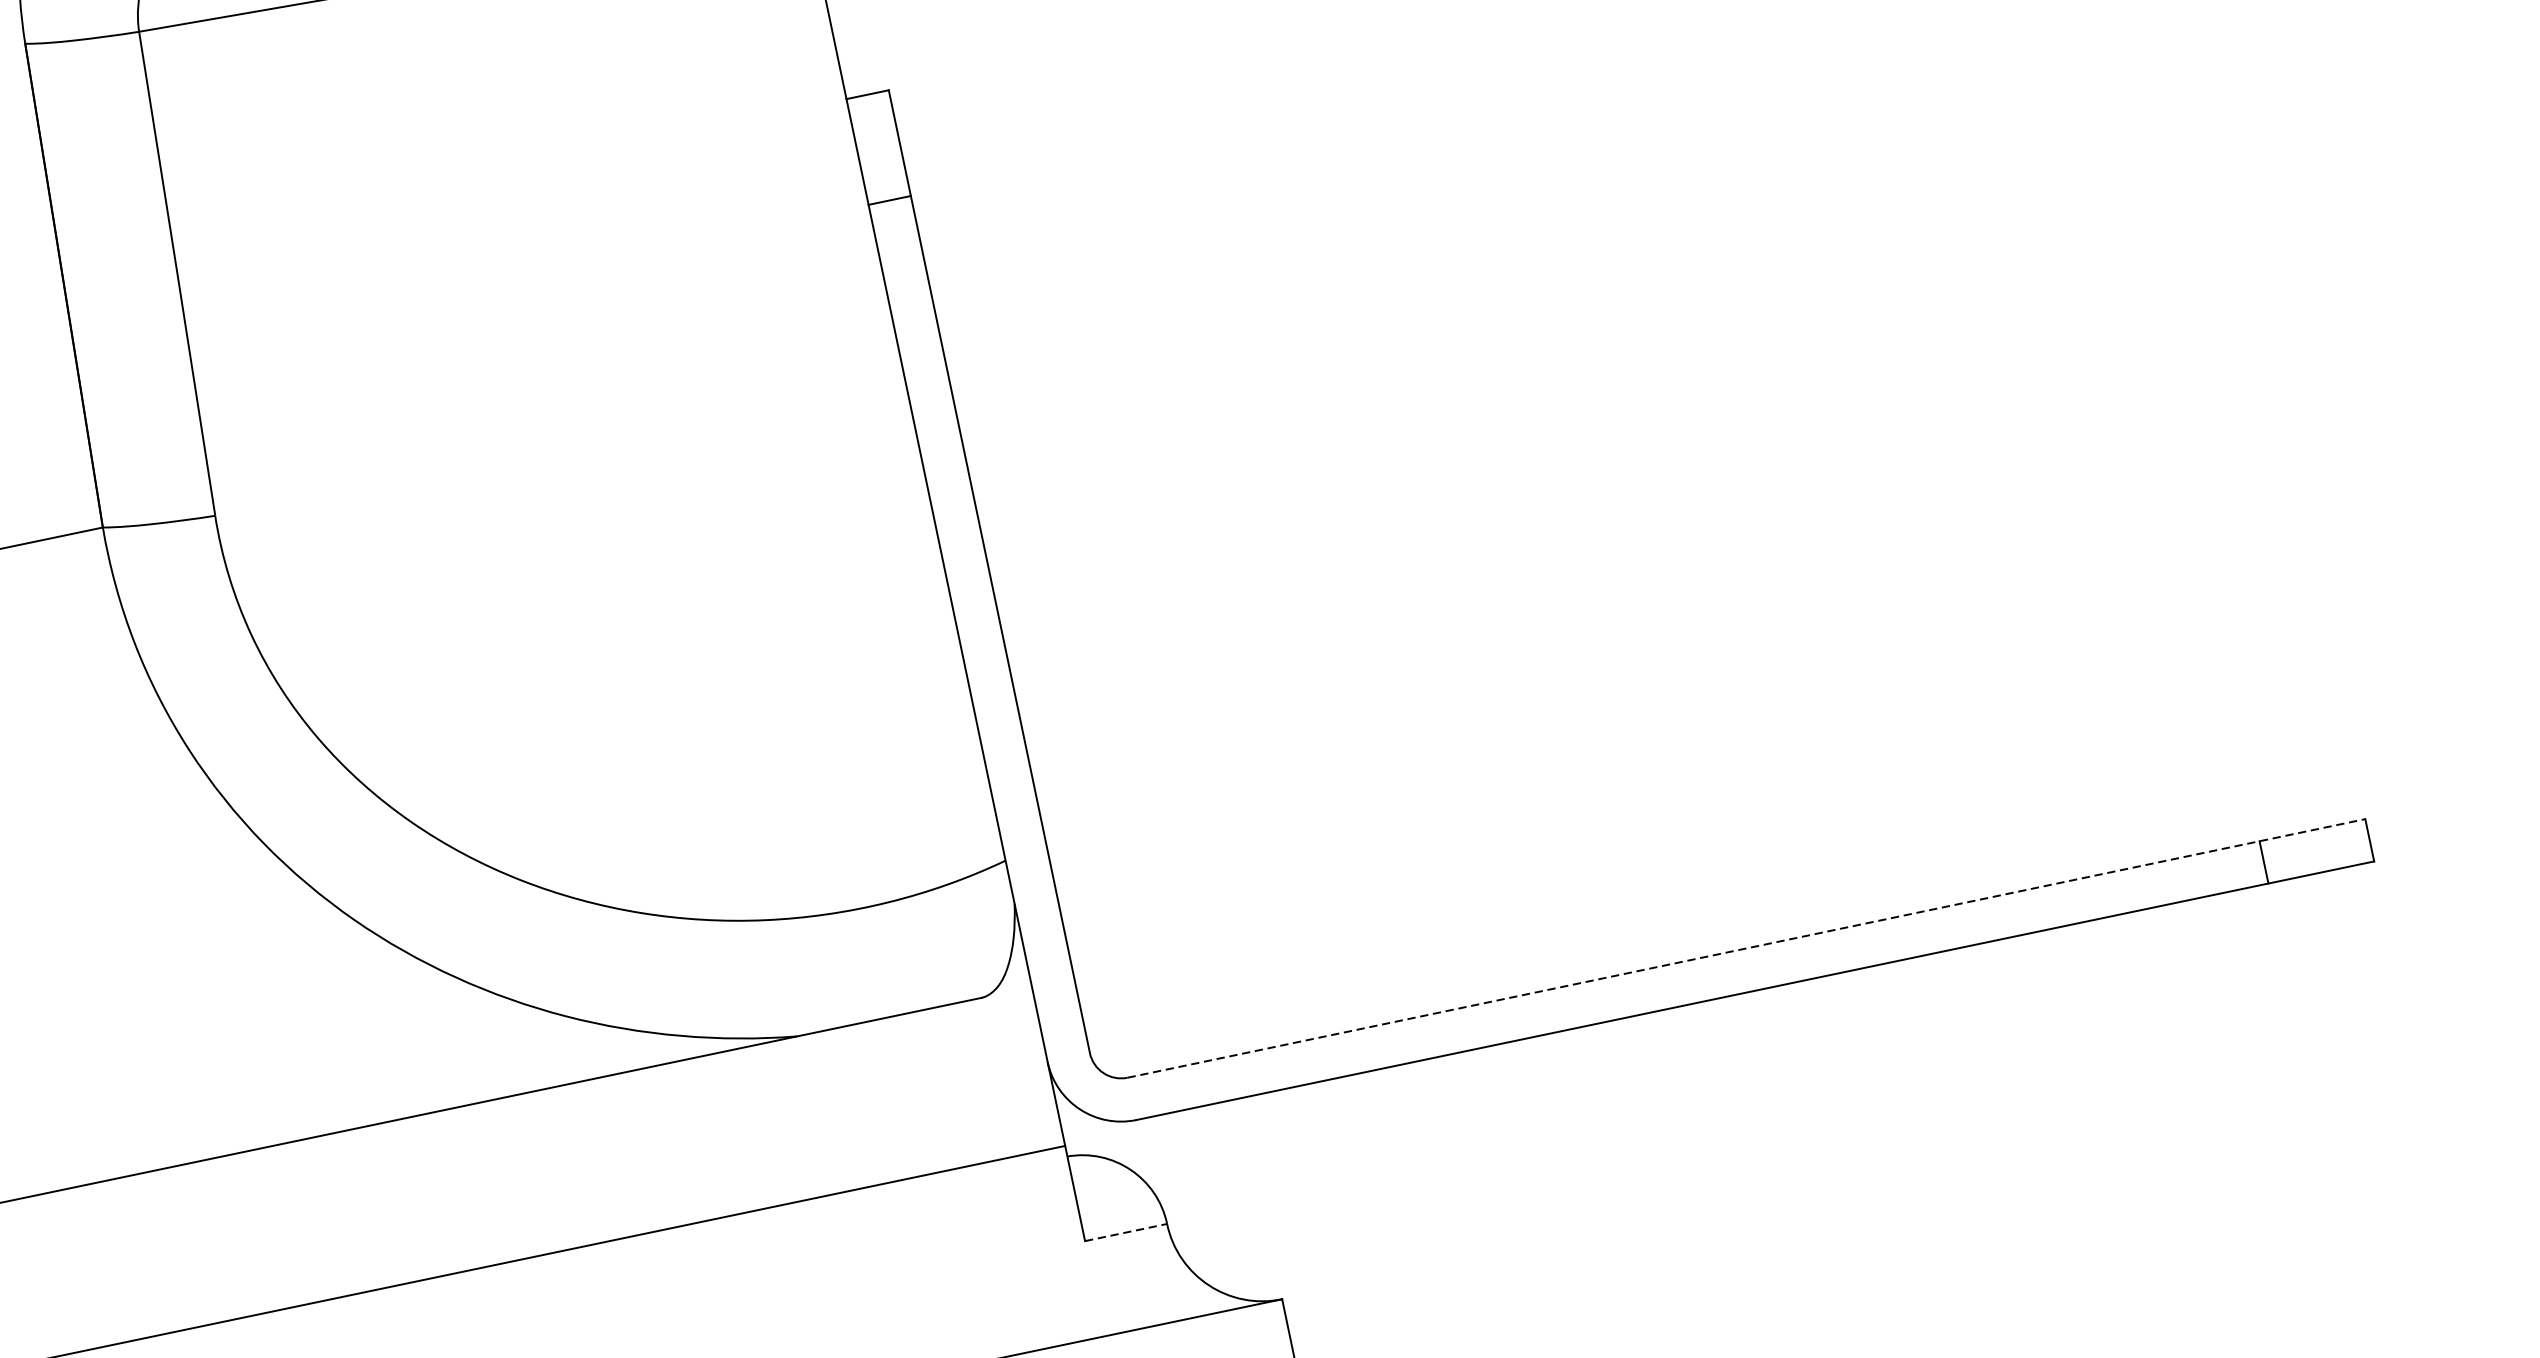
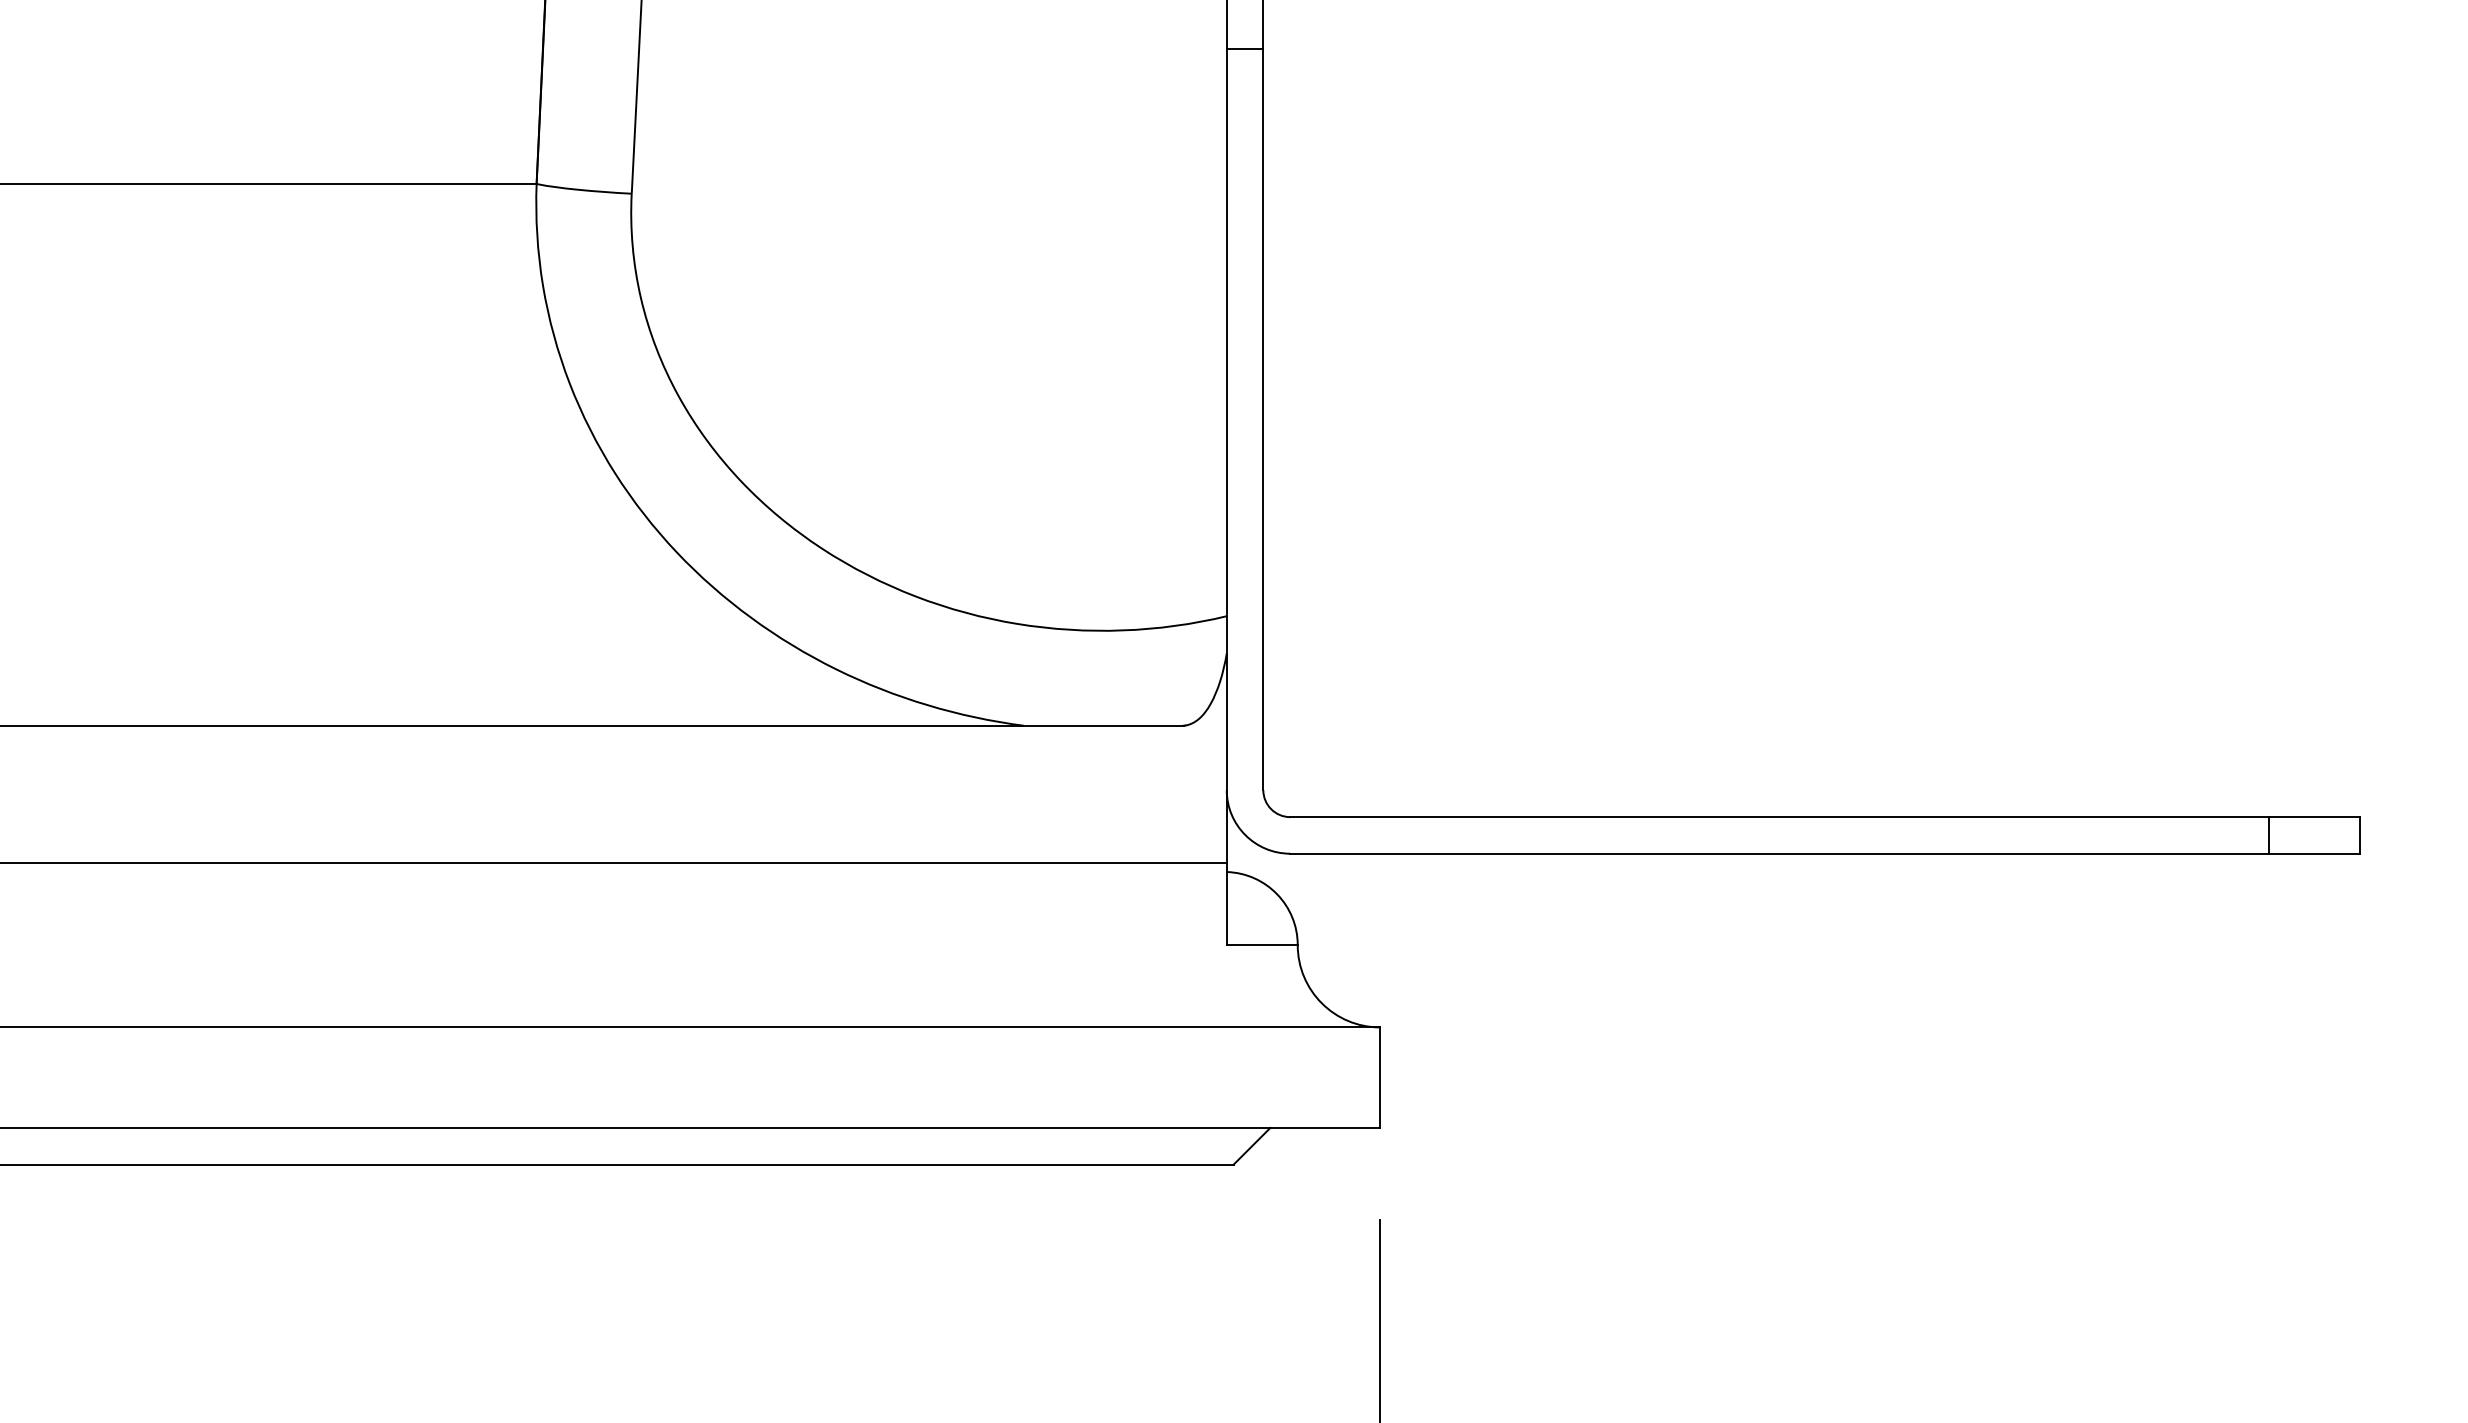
line: (1746, 948) -> (1825, 817), dashed -> solid
line: (1126, 1232) -> (1262, 945), dashed -> solid

